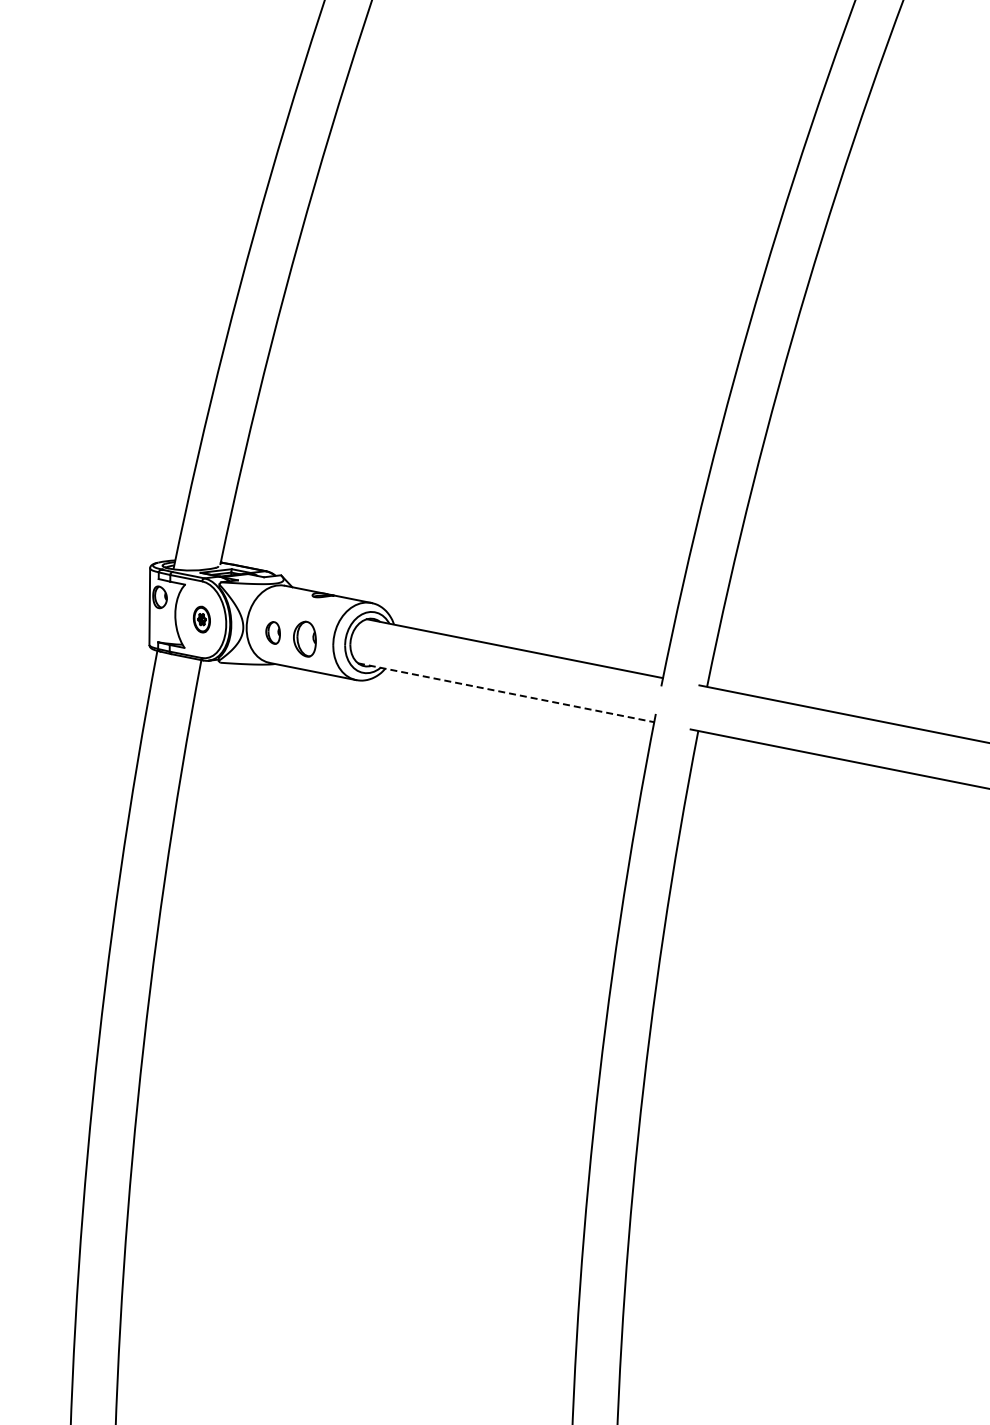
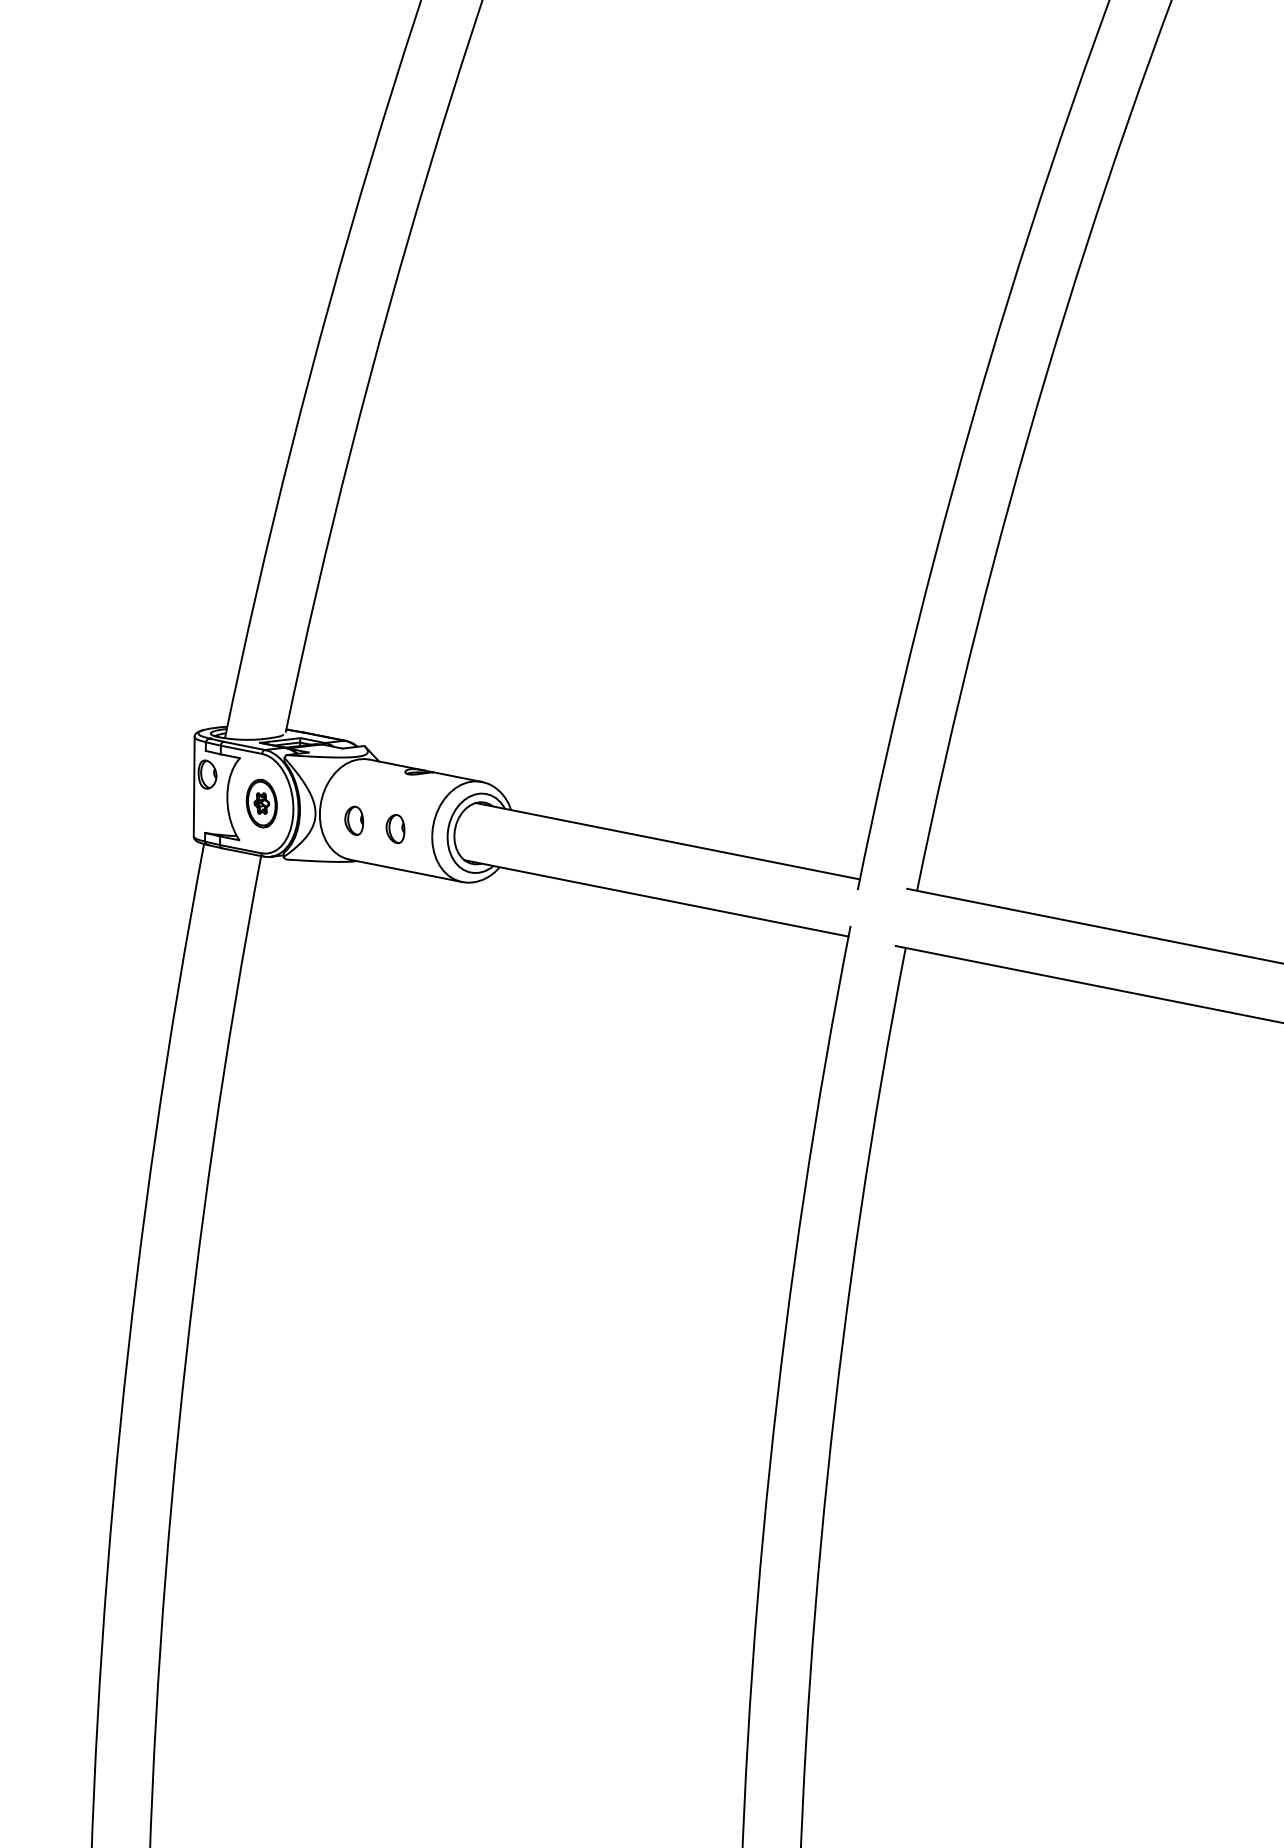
part: (201, 619) -> (261, 803), size x1.43
part: (304, 639) -> (394, 829), size x0.62
line: (506, 692) -> (656, 898), dashed -> solid

